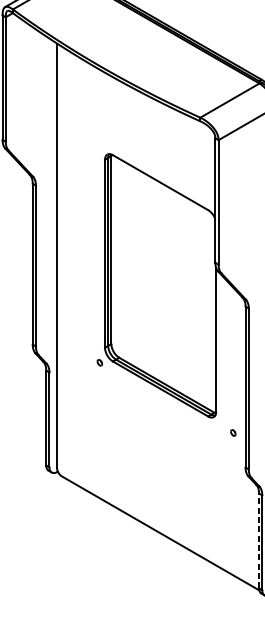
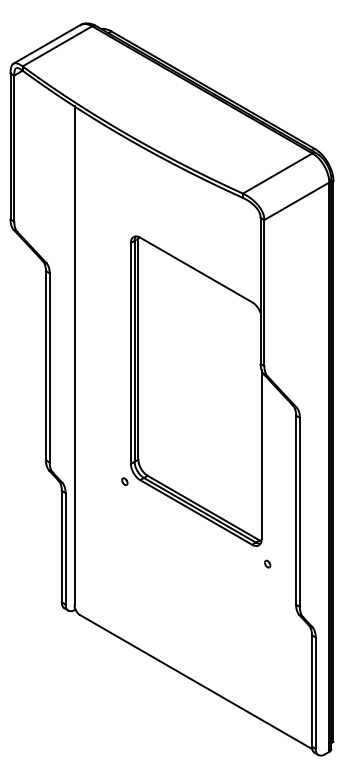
part: (233, 432) -> (267, 563), moved
line: (258, 541) -> (311, 691), dashed -> solid

